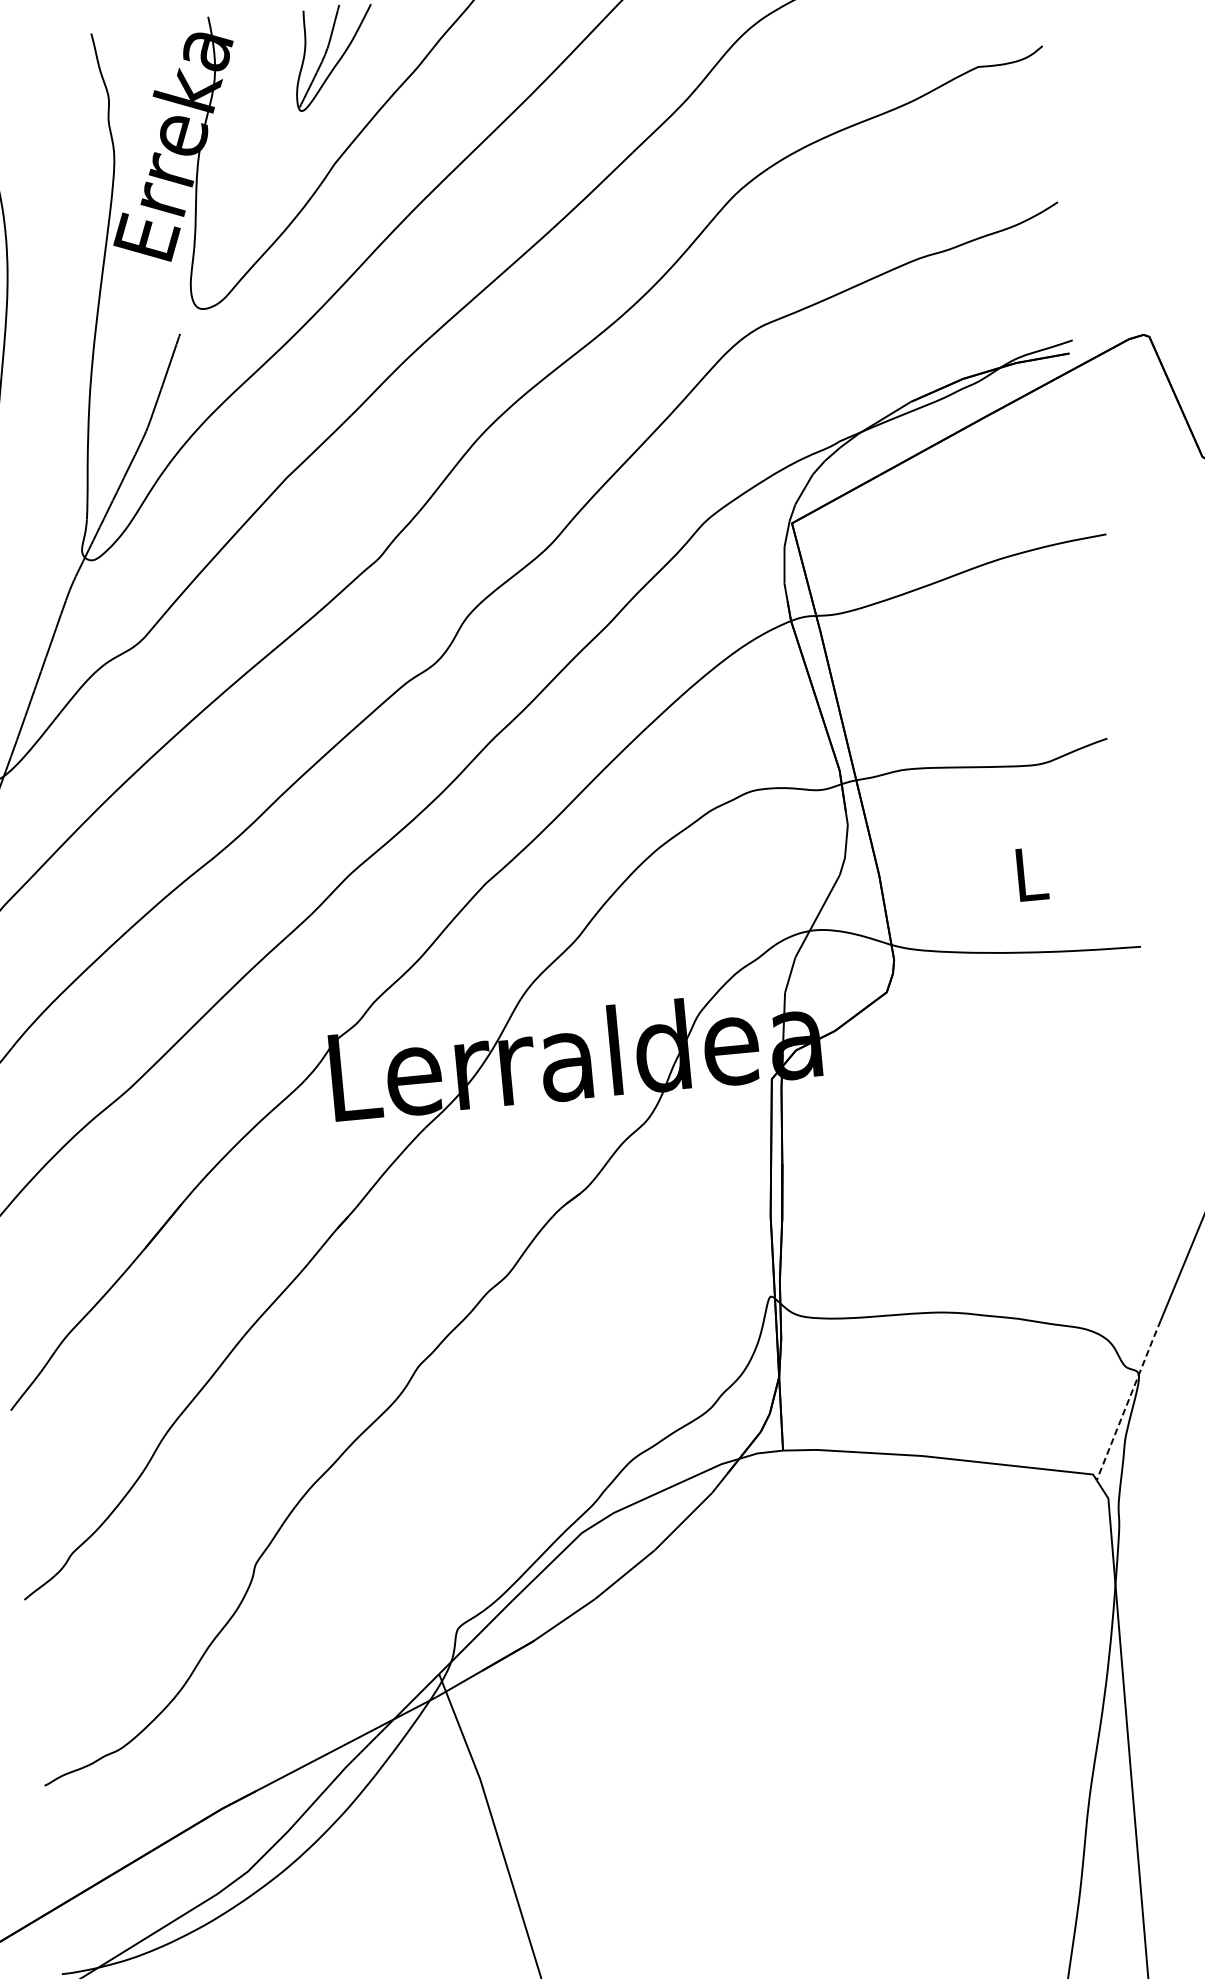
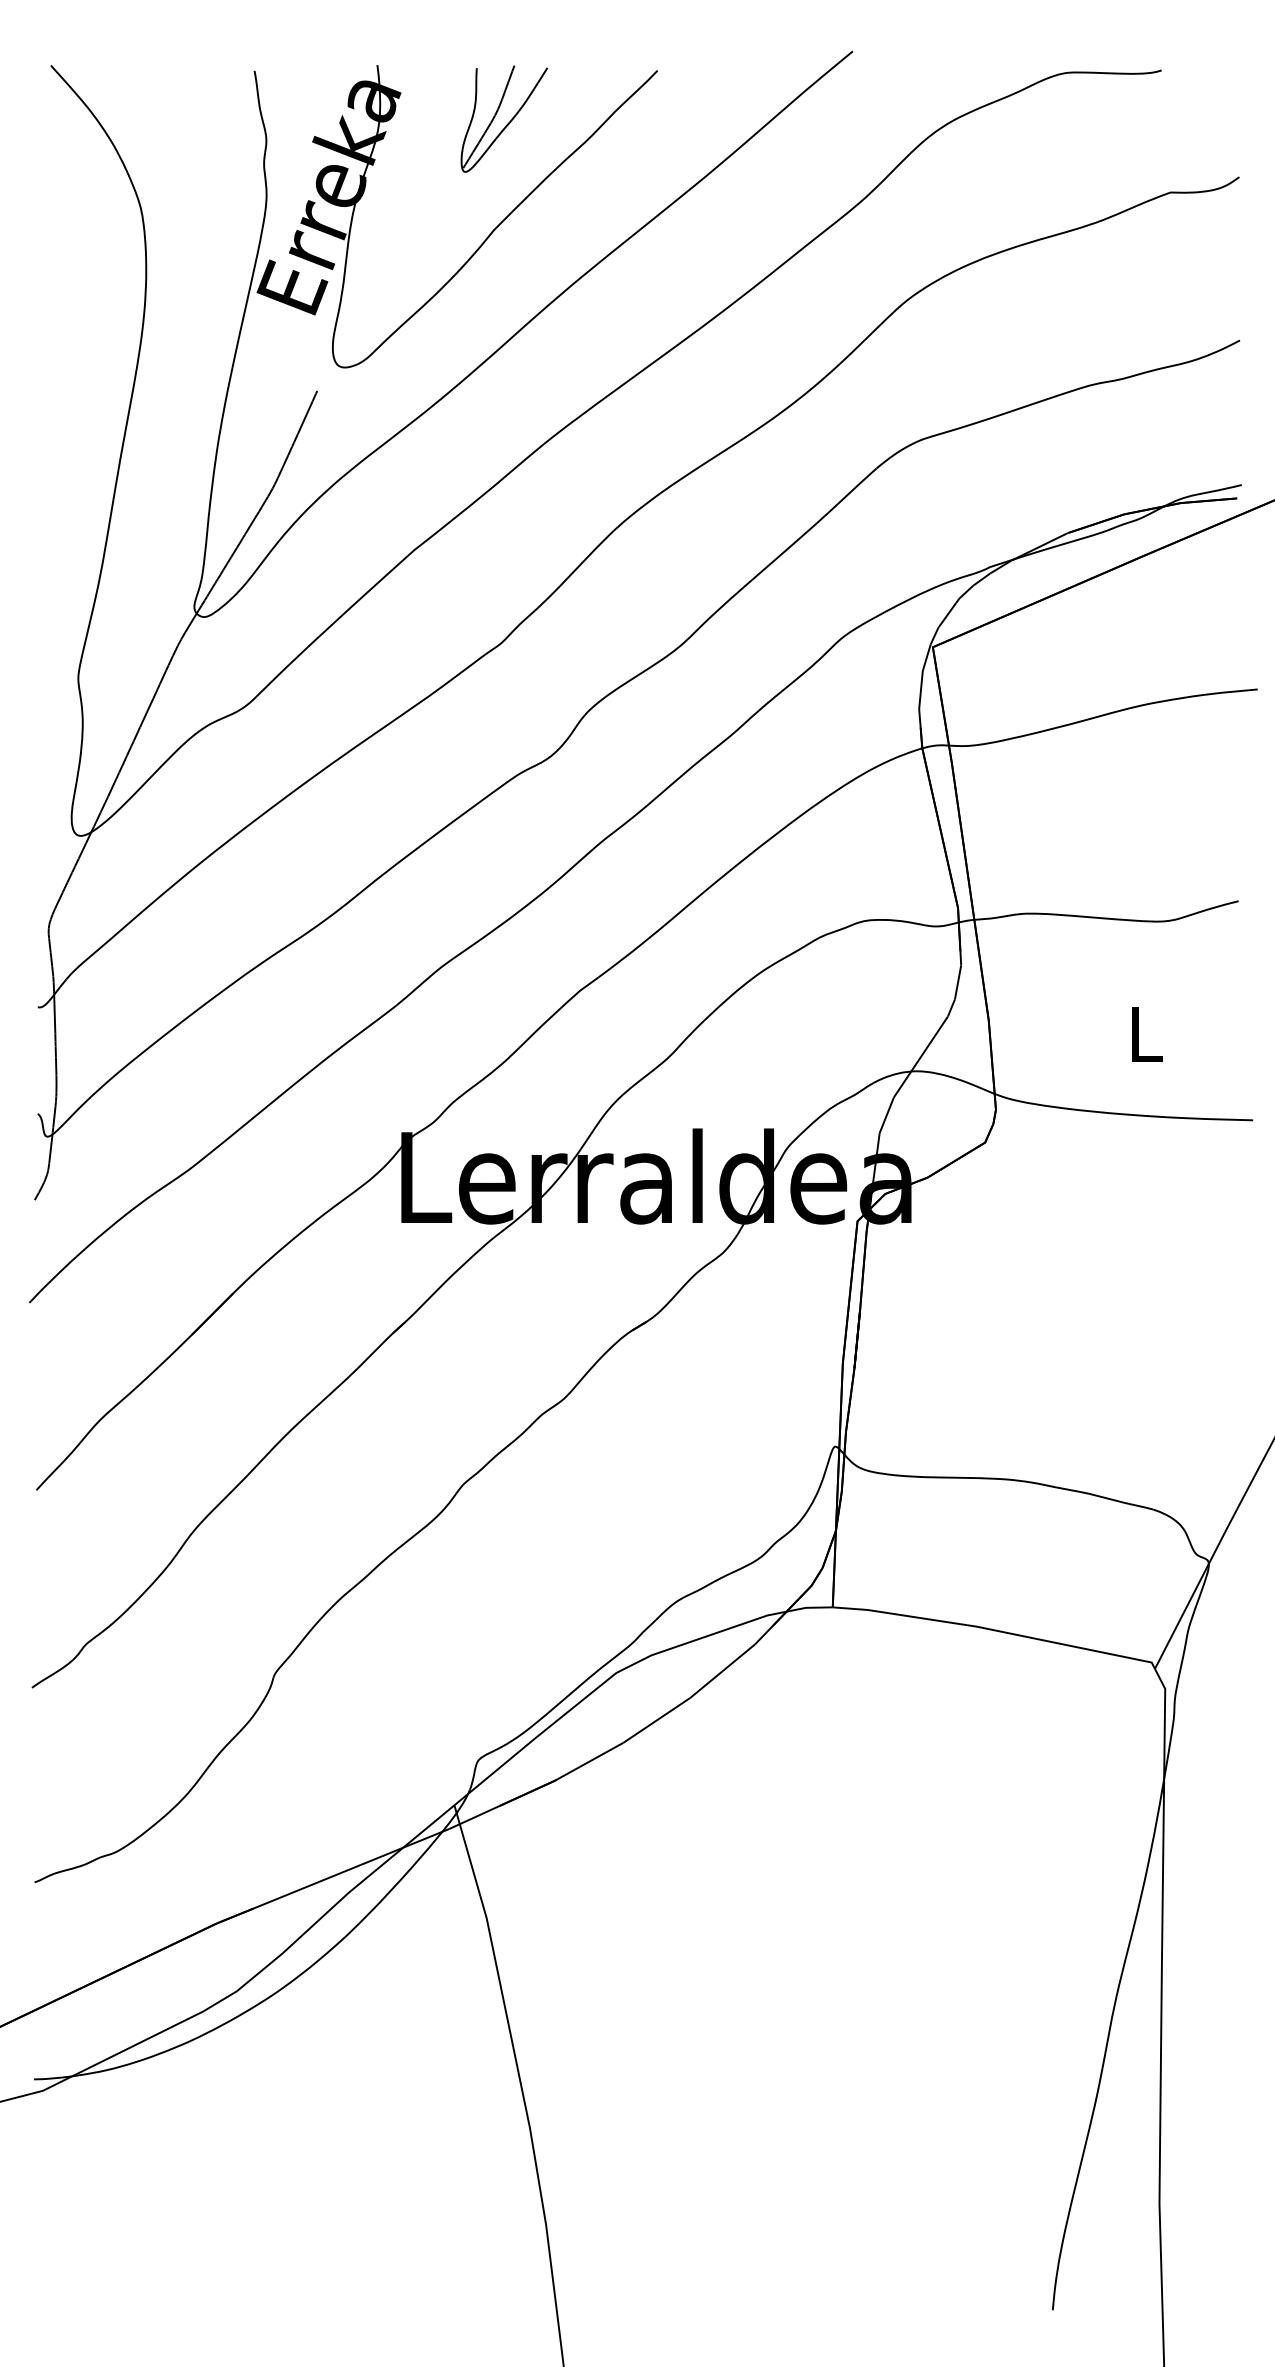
line: (1129, 1399) -> (1196, 1588), dashed -> solid

